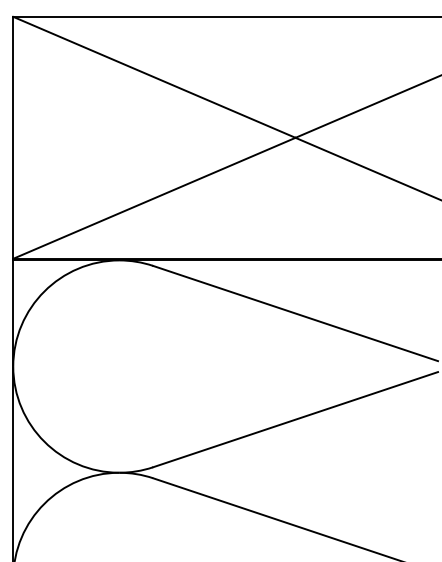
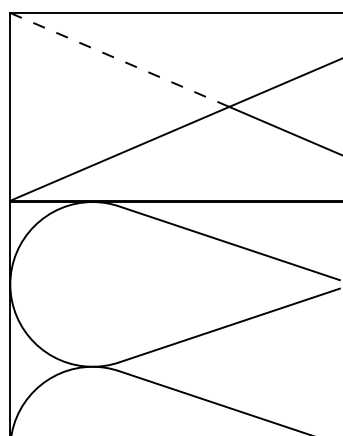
line: (154, 77) -> (119, 60), solid -> dashed

